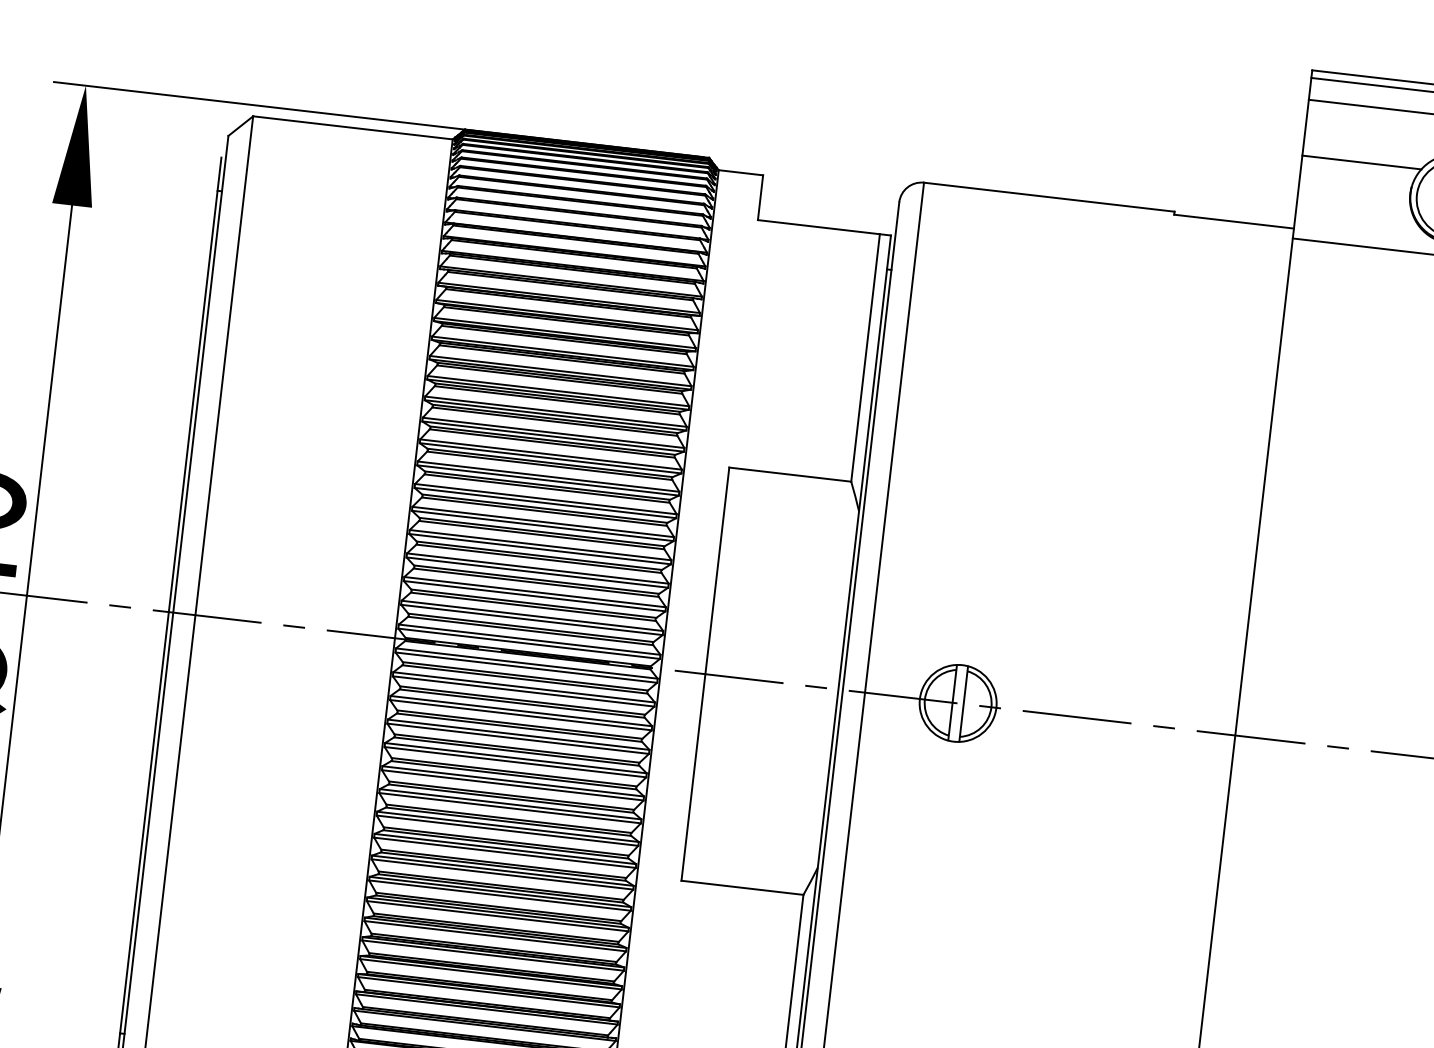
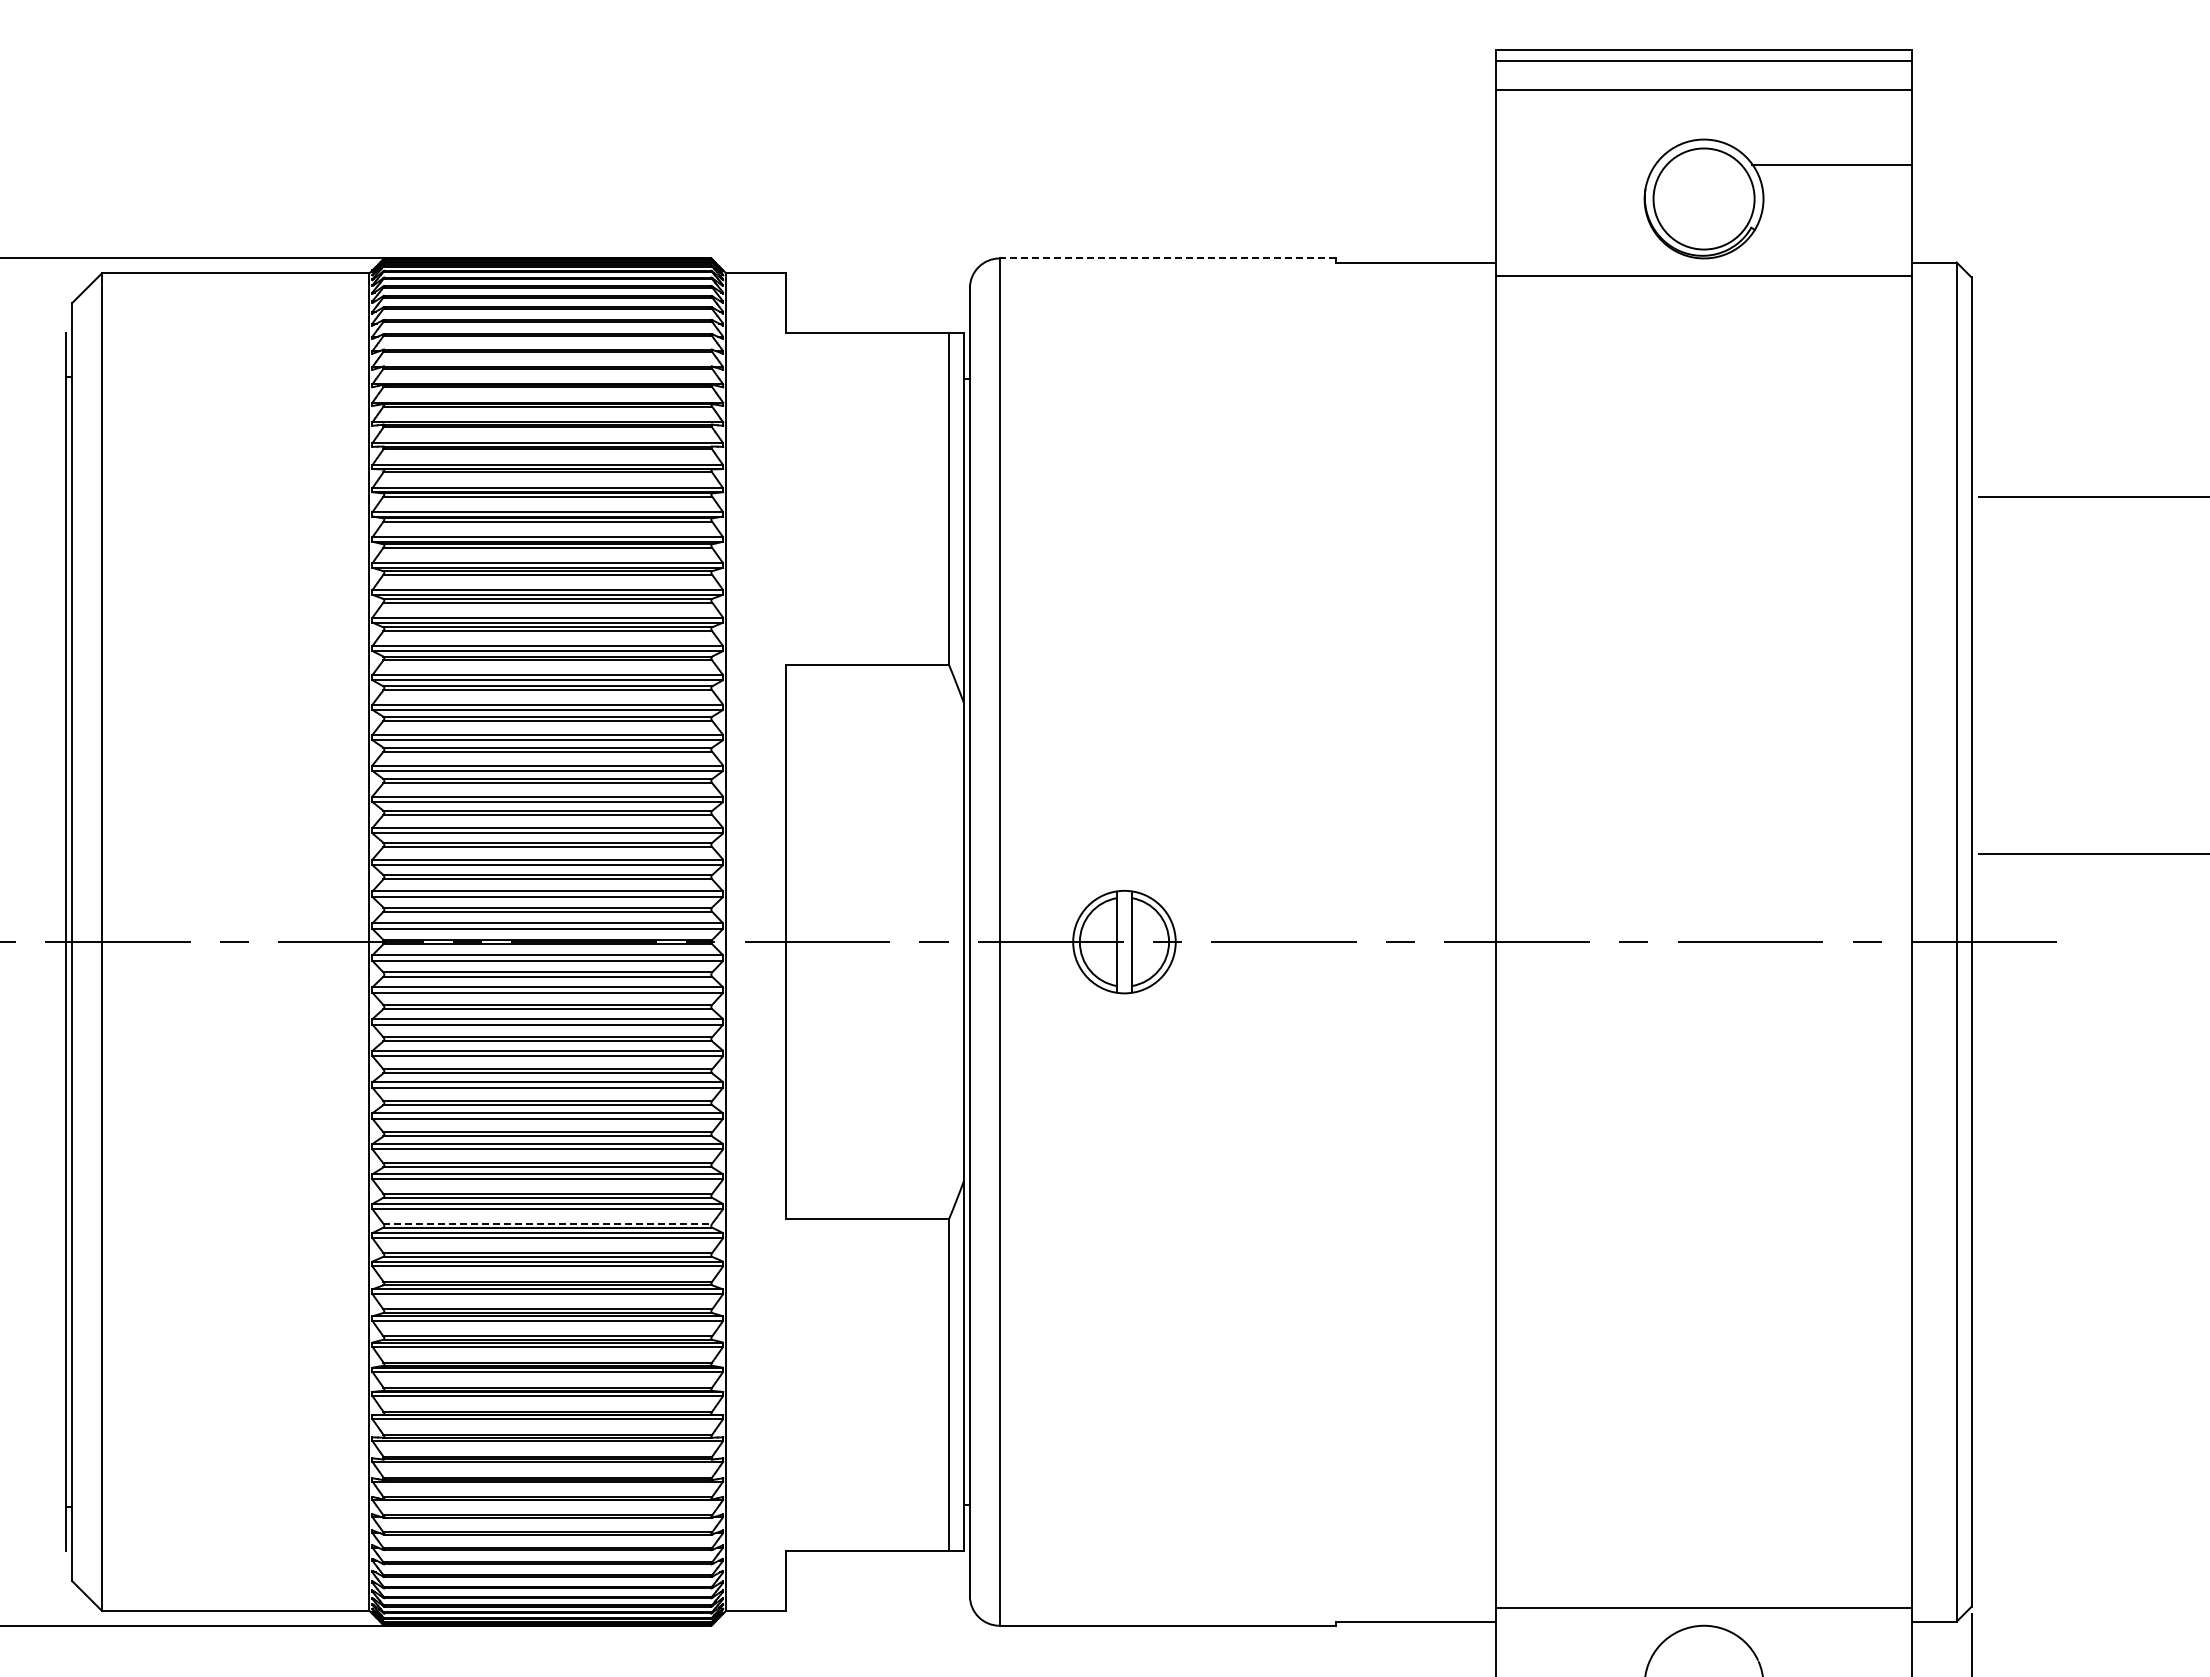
line: (1361, 162) -> (1575, 164), removed
line: (1049, 197) -> (1167, 258), solid -> dashed
line: (504, 863) -> (548, 1223), solid -> dashed

